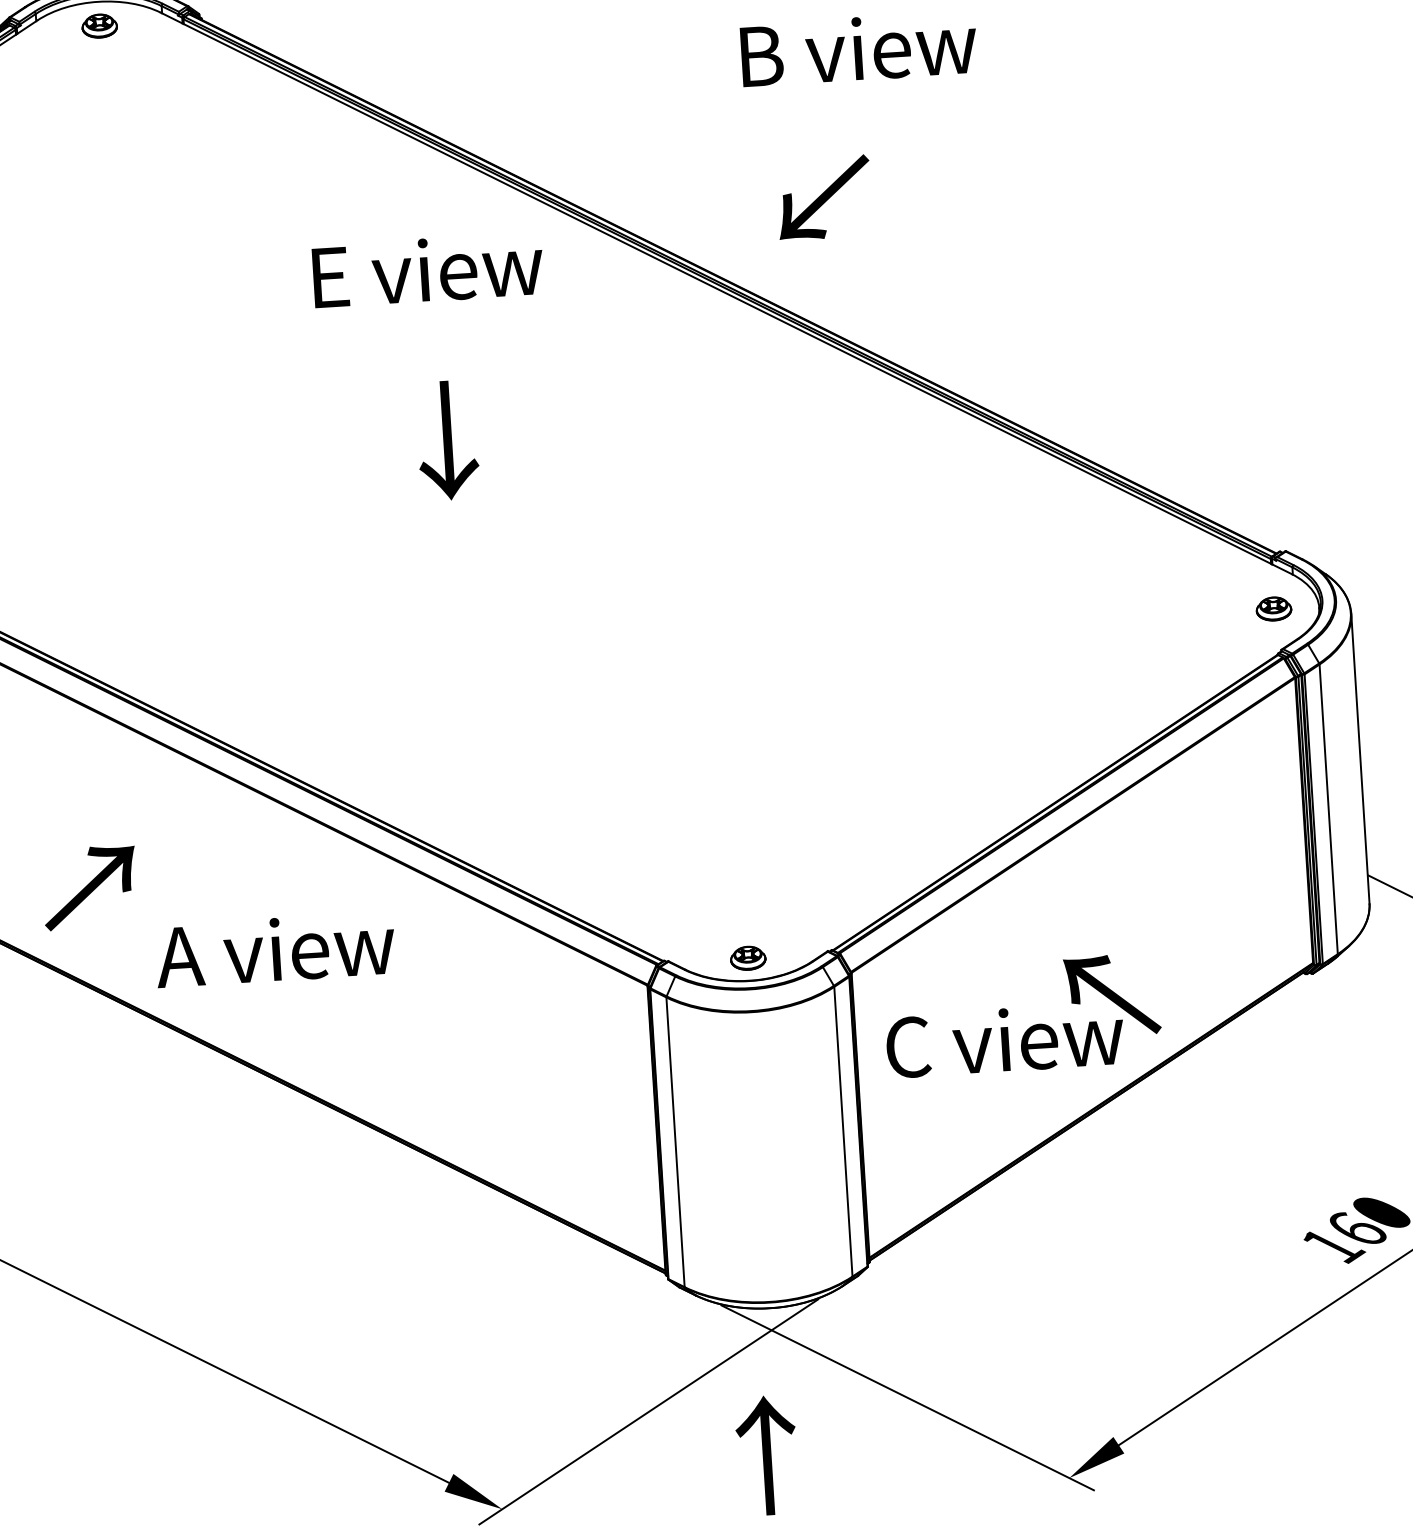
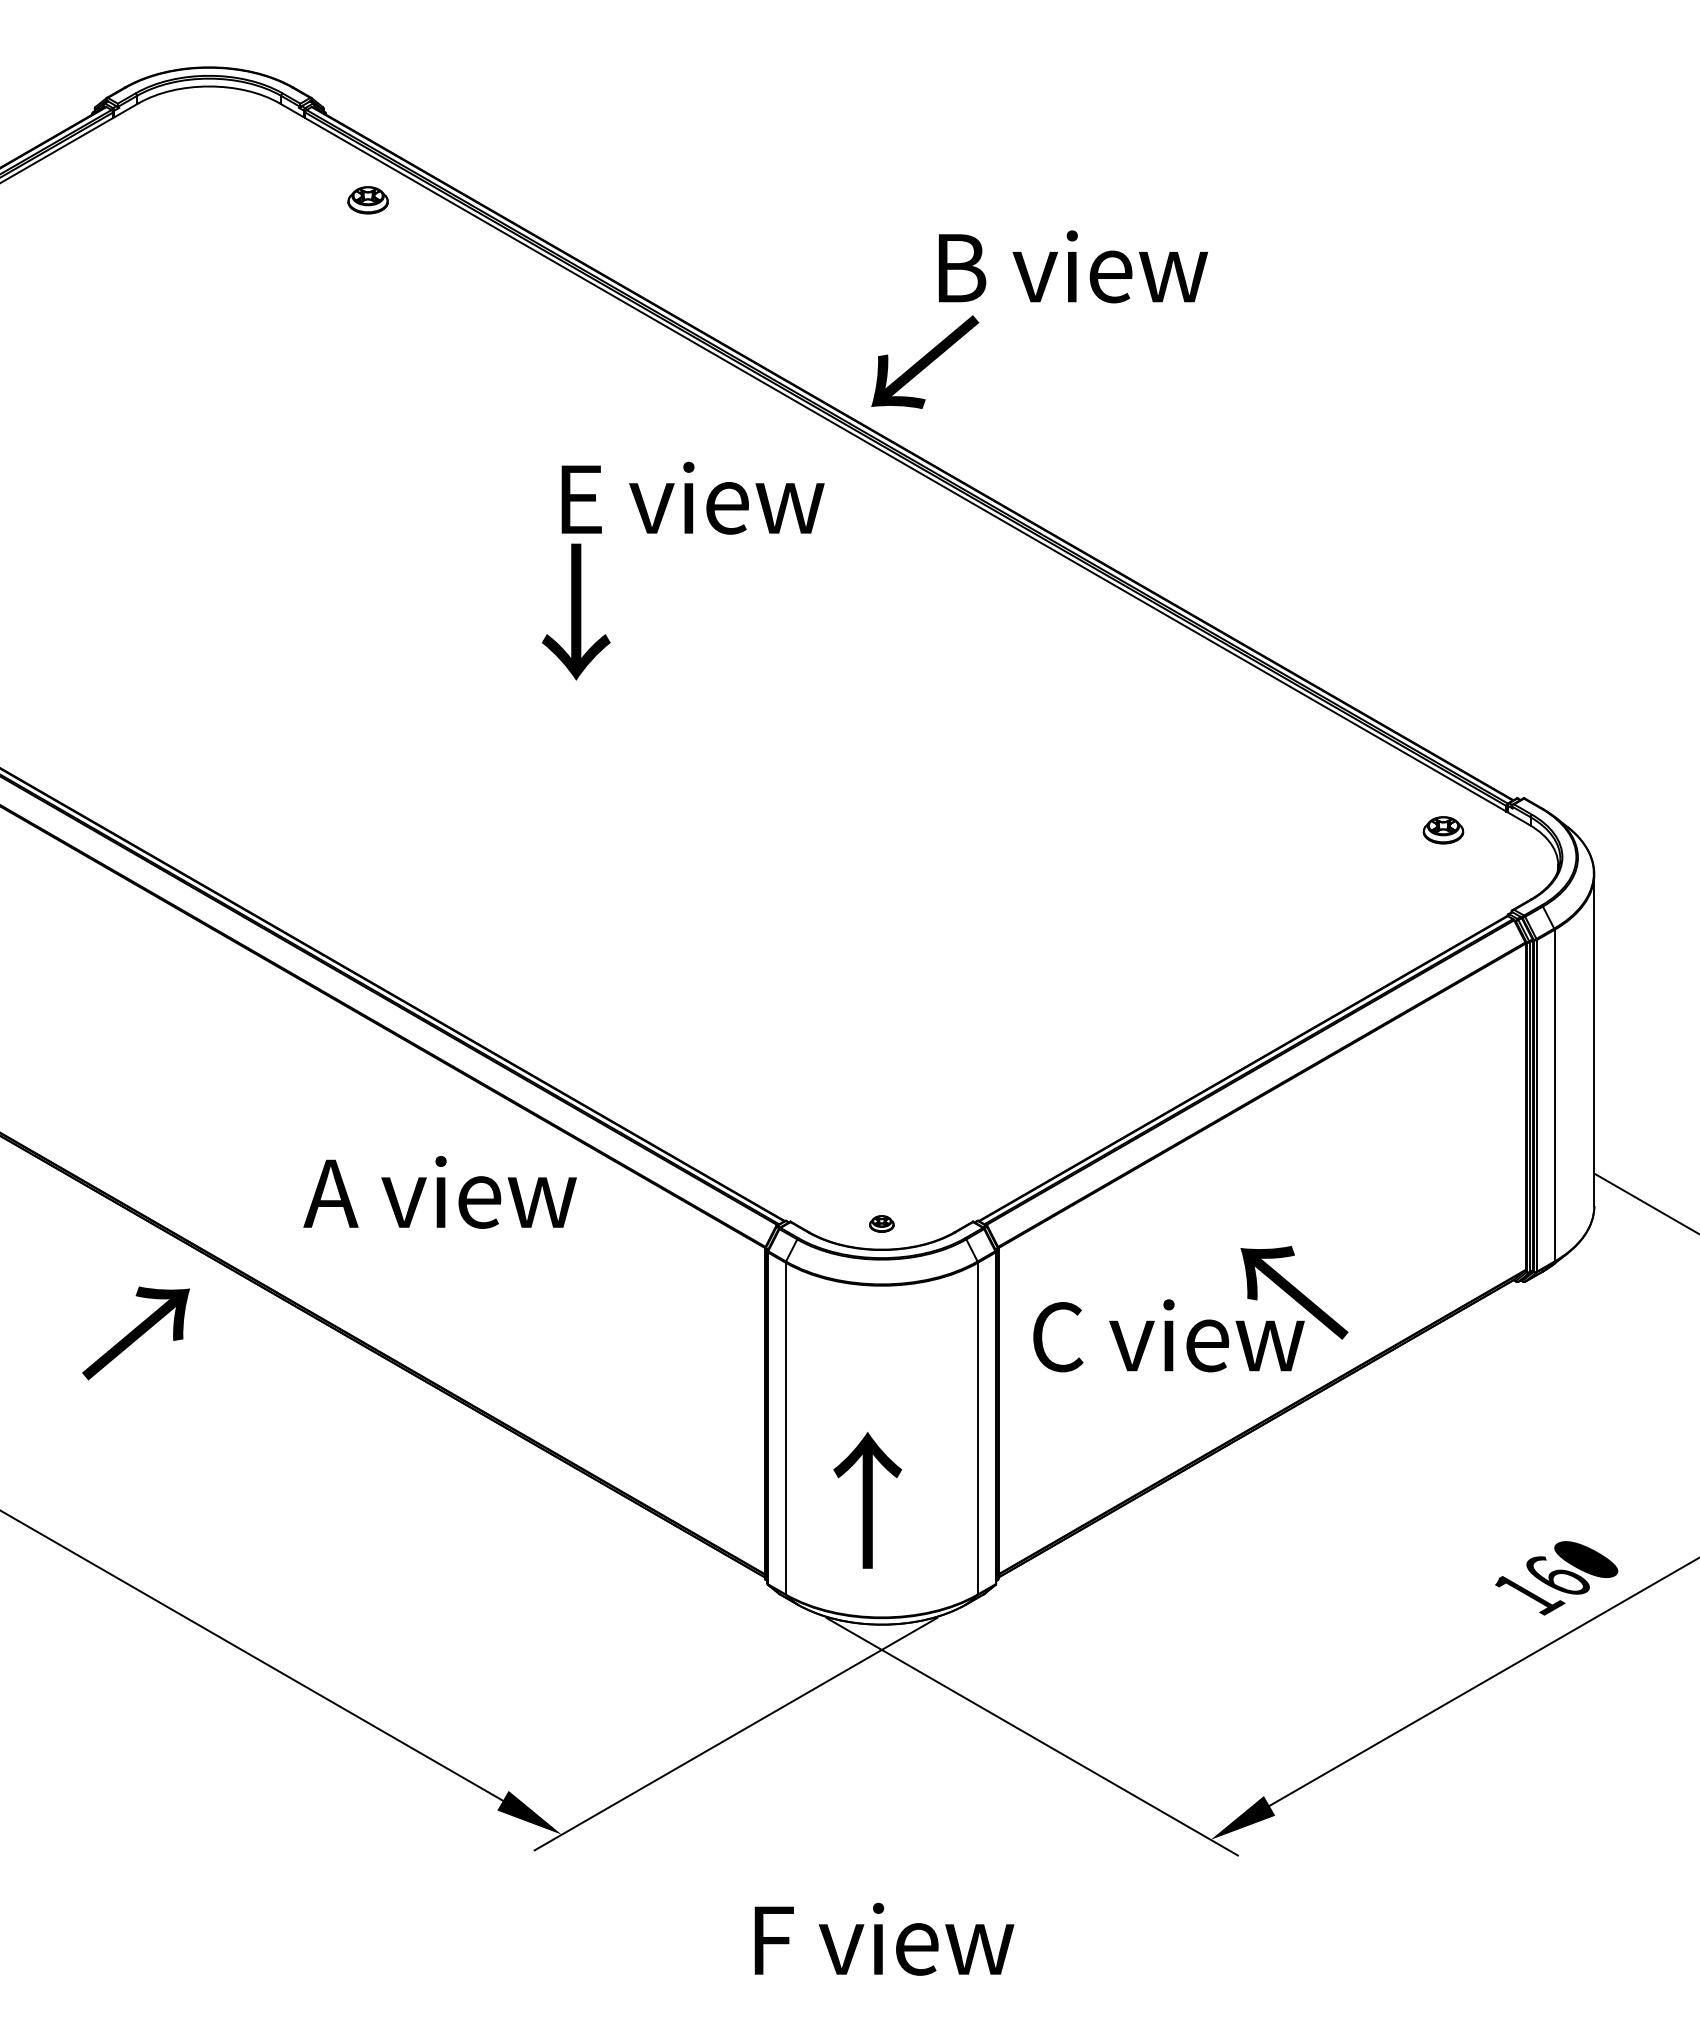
part: (99, 26) -> (367, 200), moved
text: (859, 48) -> (1073, 266), moved
text: (824, 197) -> (925, 361), moved
text: (427, 269) -> (692, 497), moved
part: (1273, 609) -> (1443, 830), moved
text: (89, 887) -> (135, 1333), moved
text: (274, 949) -> (439, 1192), moved
part: (747, 957) -> (881, 1223), size x0.6
text: (766, 1455) -> (867, 1500), moved

